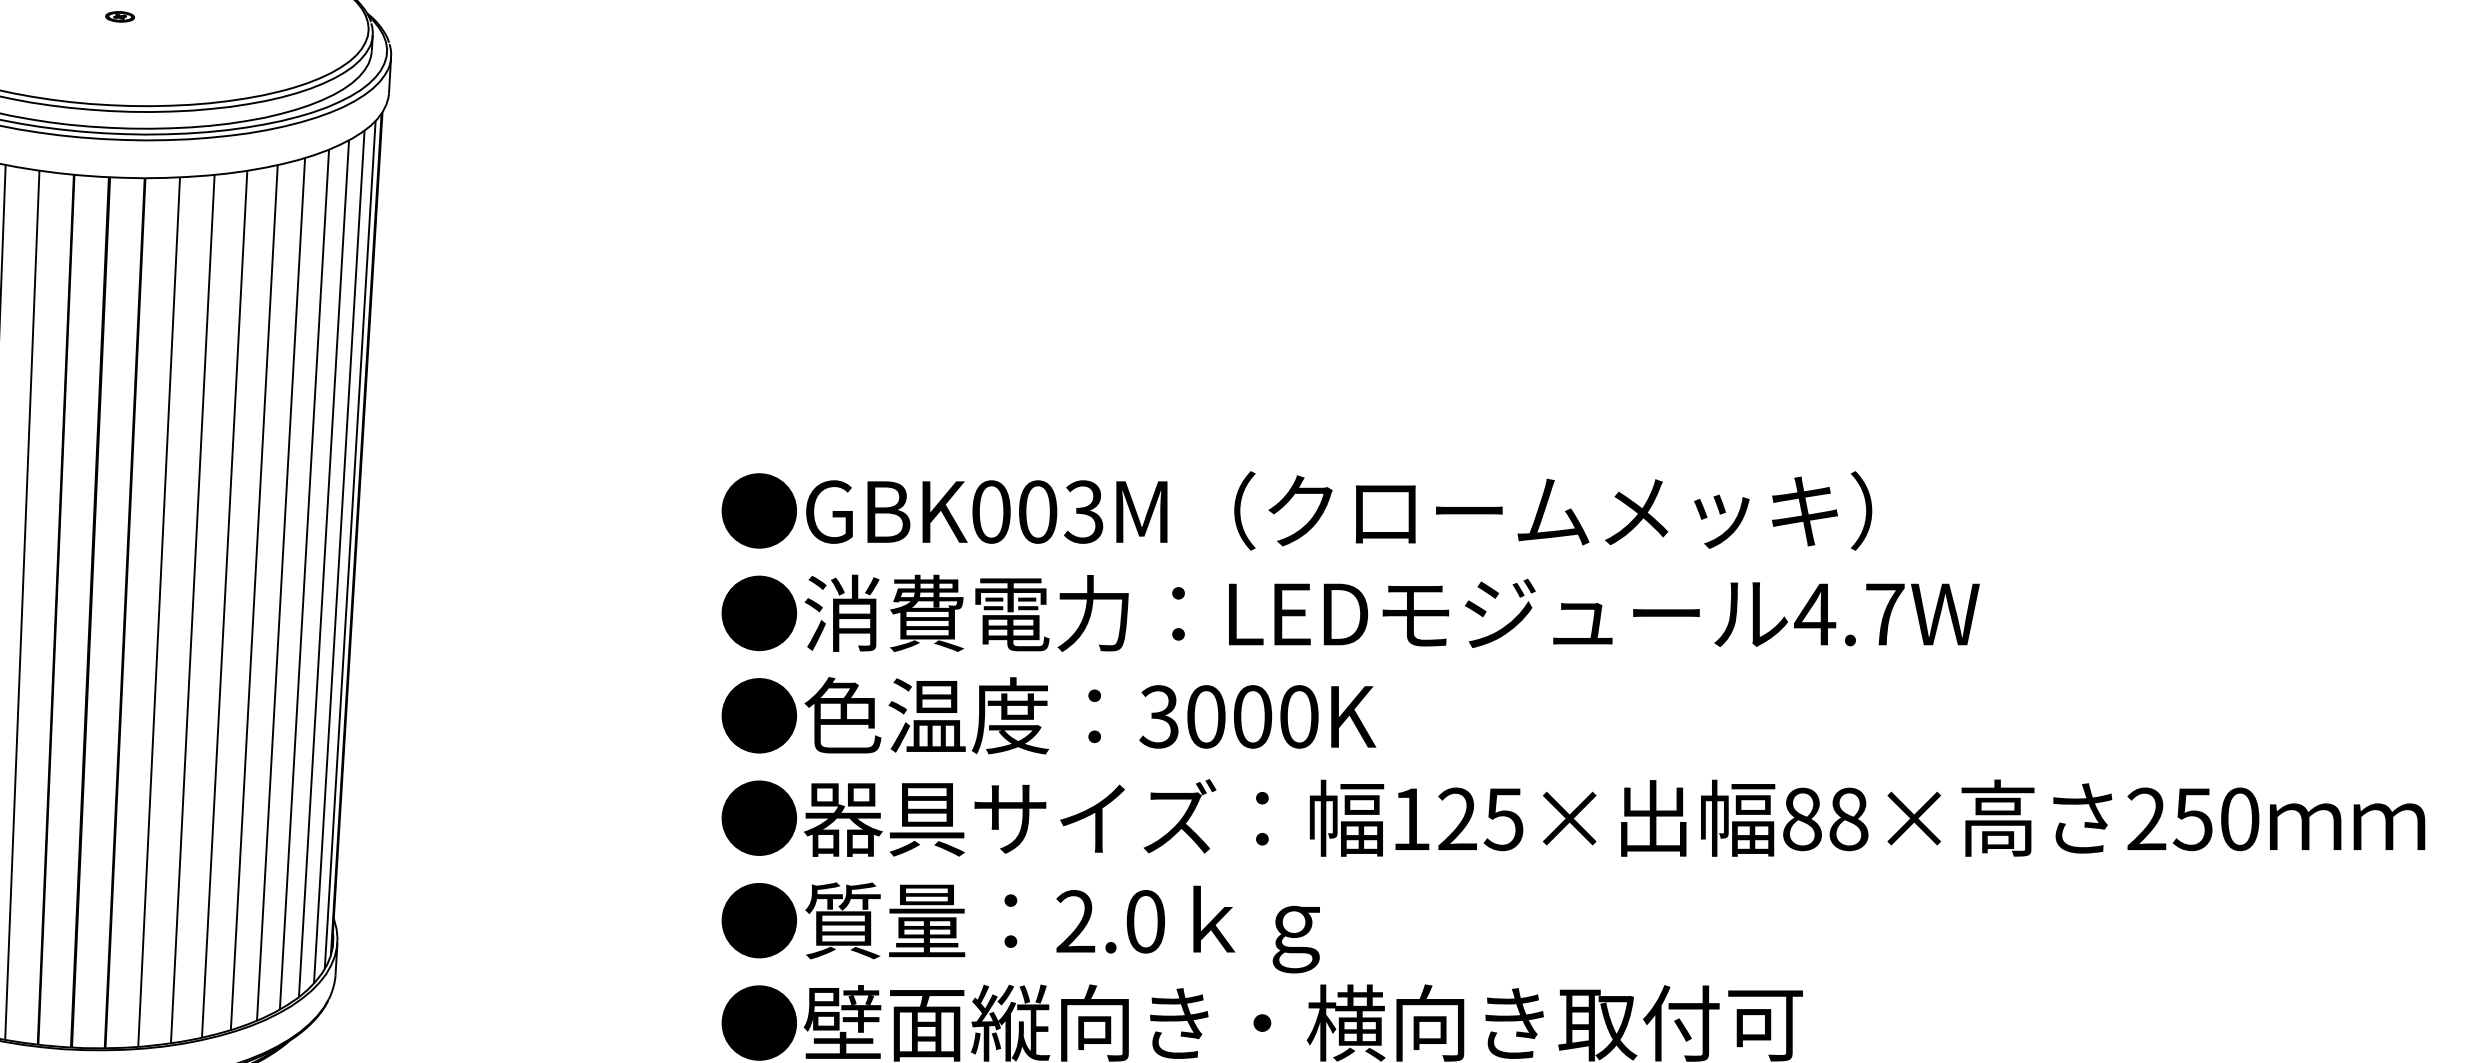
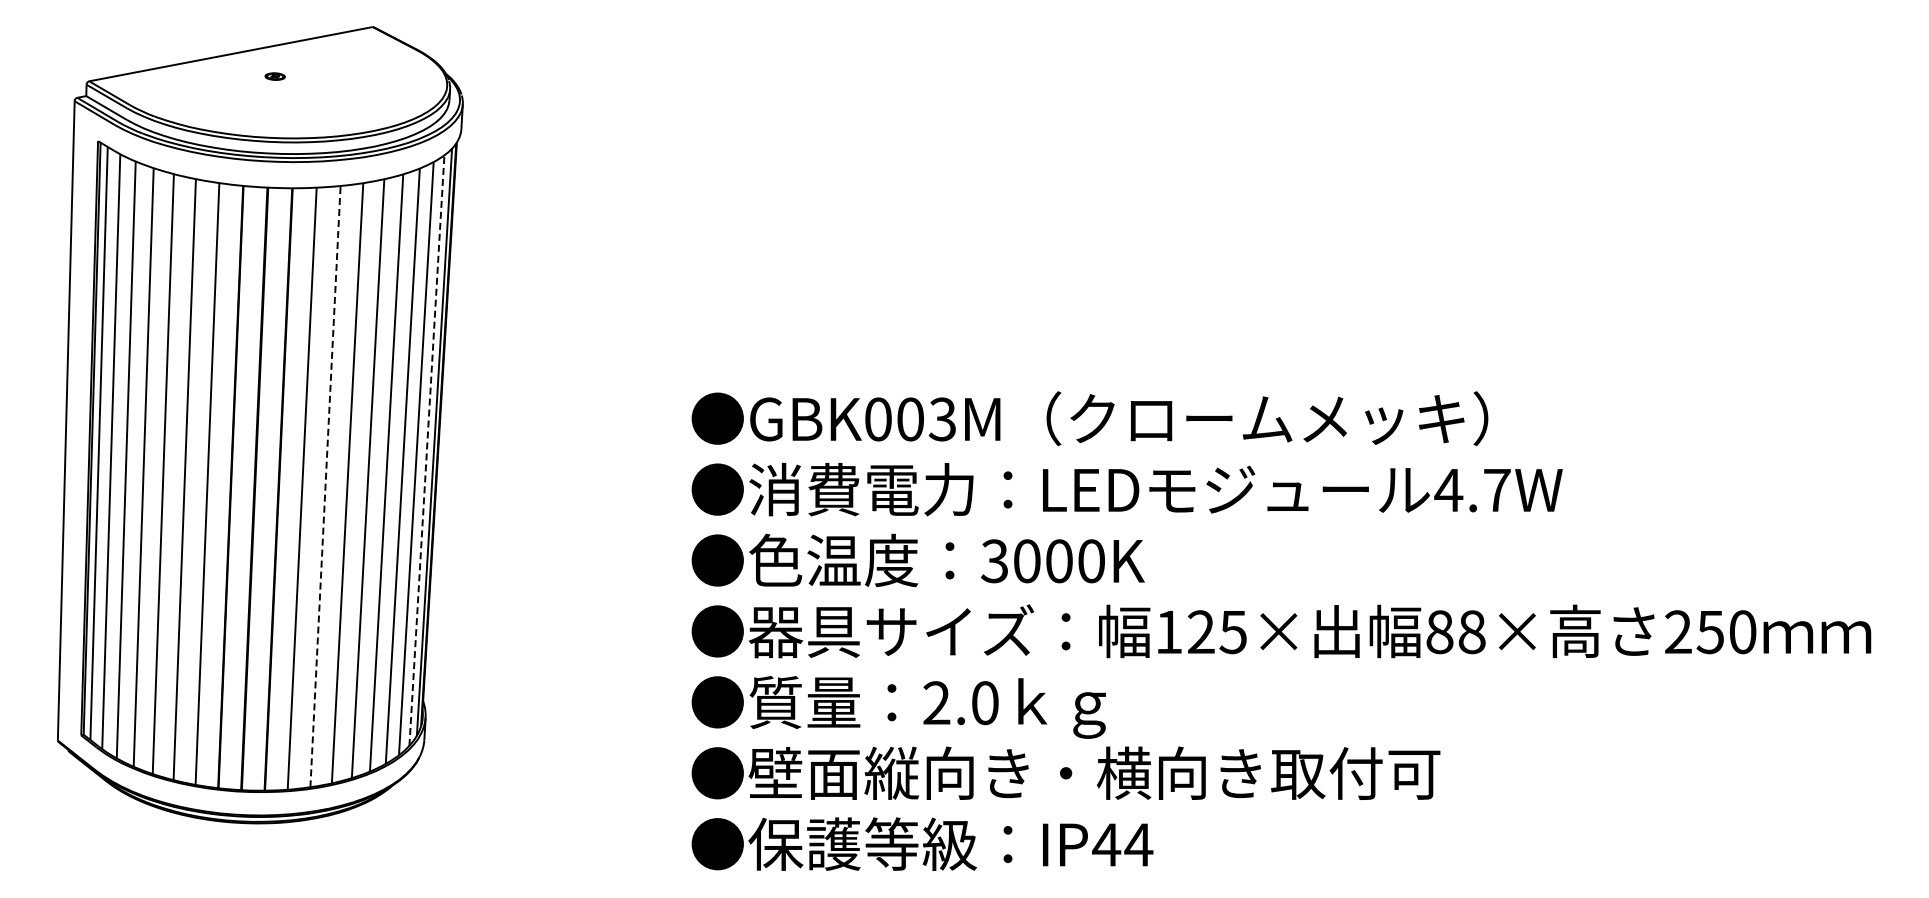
line: (338, 556) -> (426, 450), solid -> dashed
line: (192, 608) -> (325, 486), solid -> dashed

